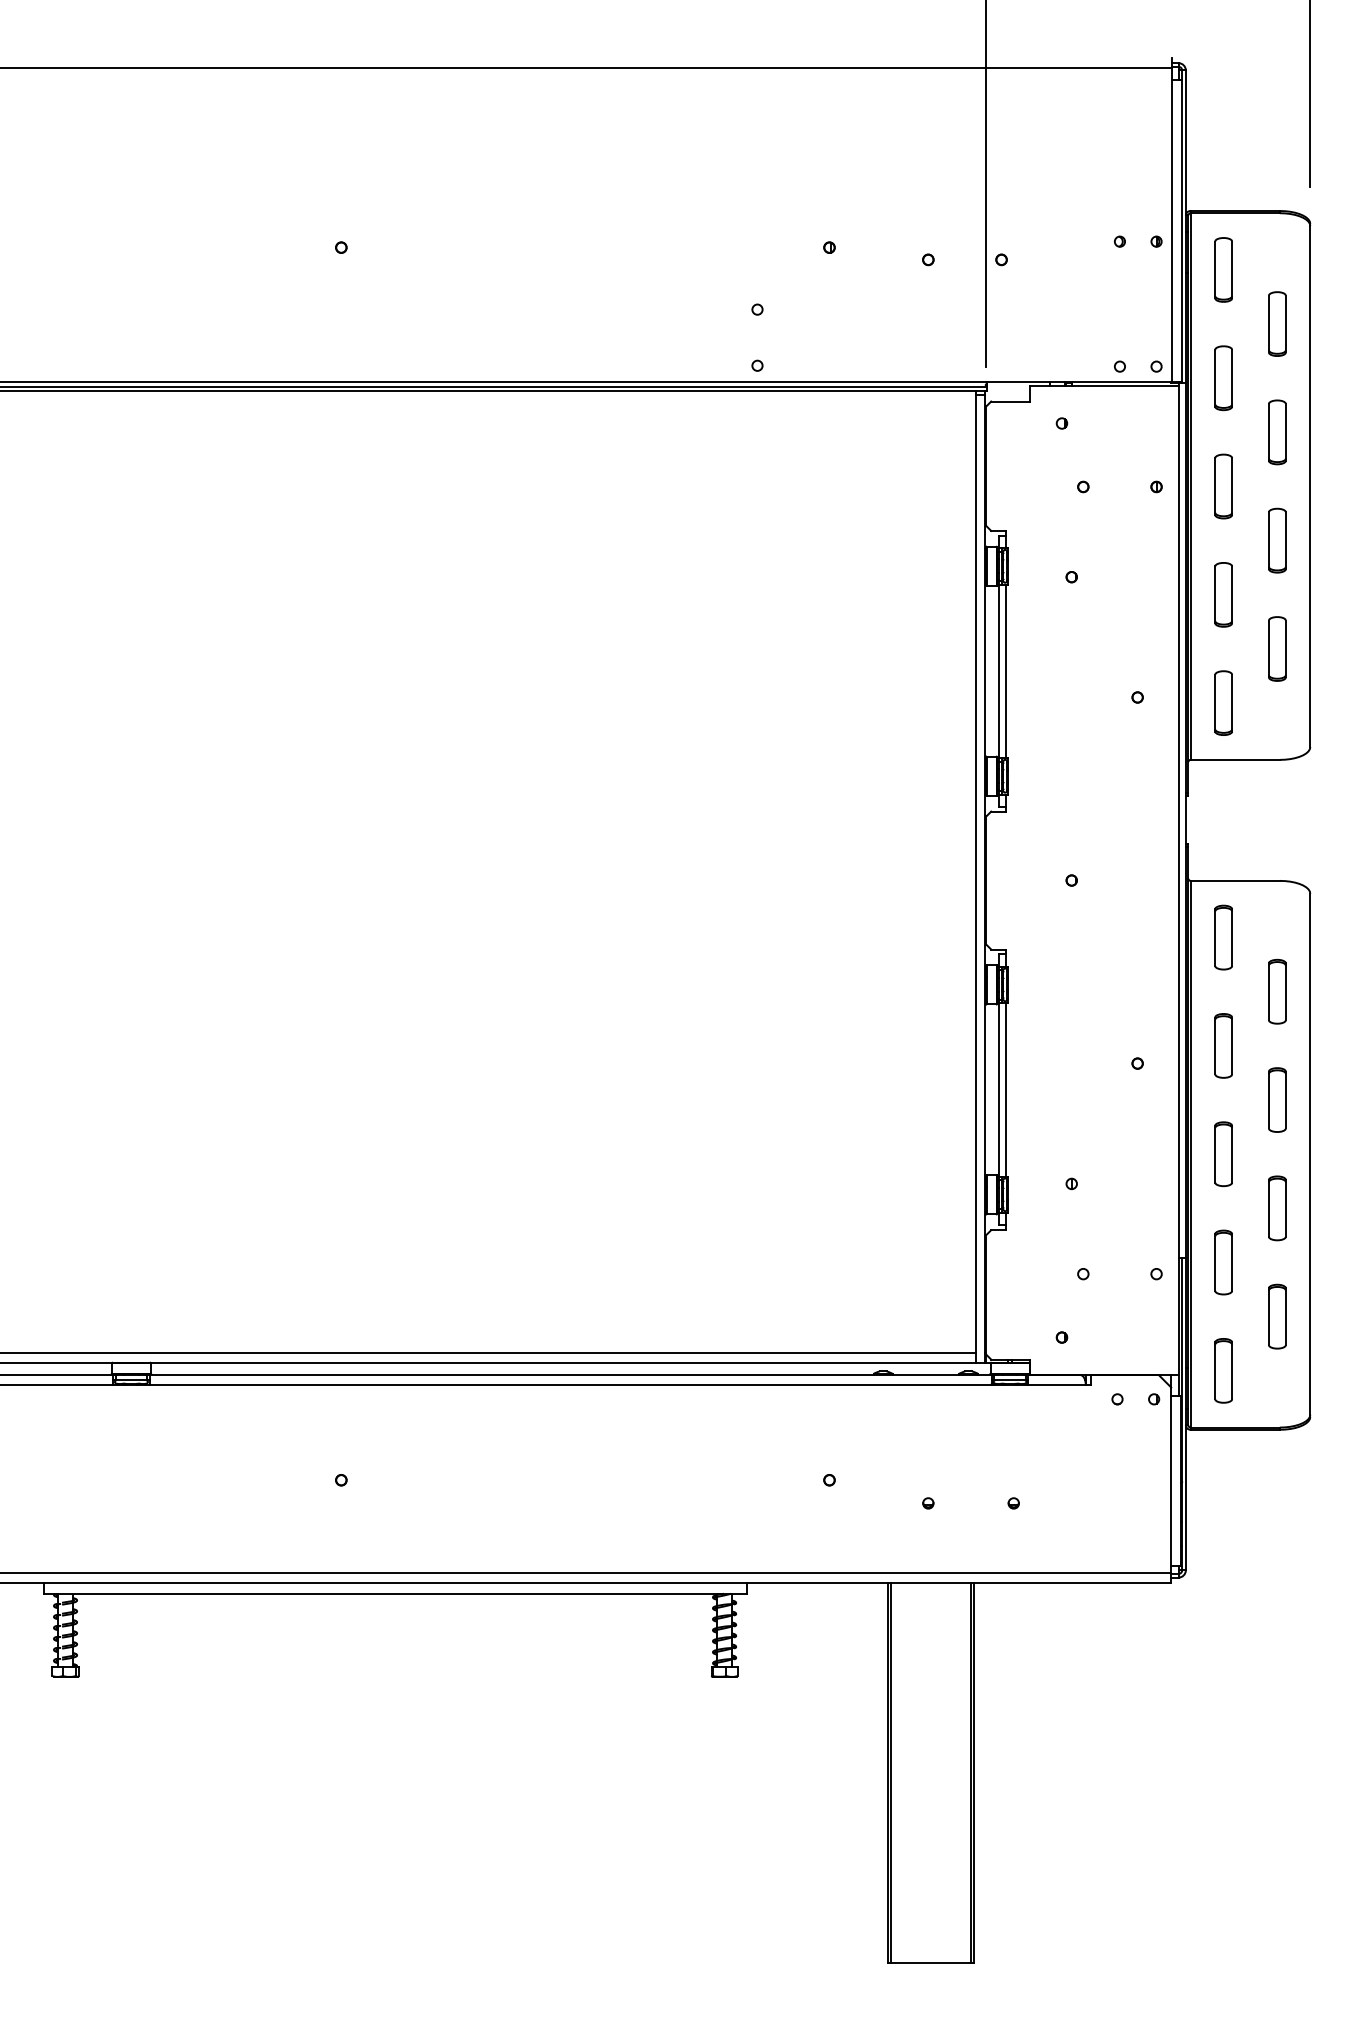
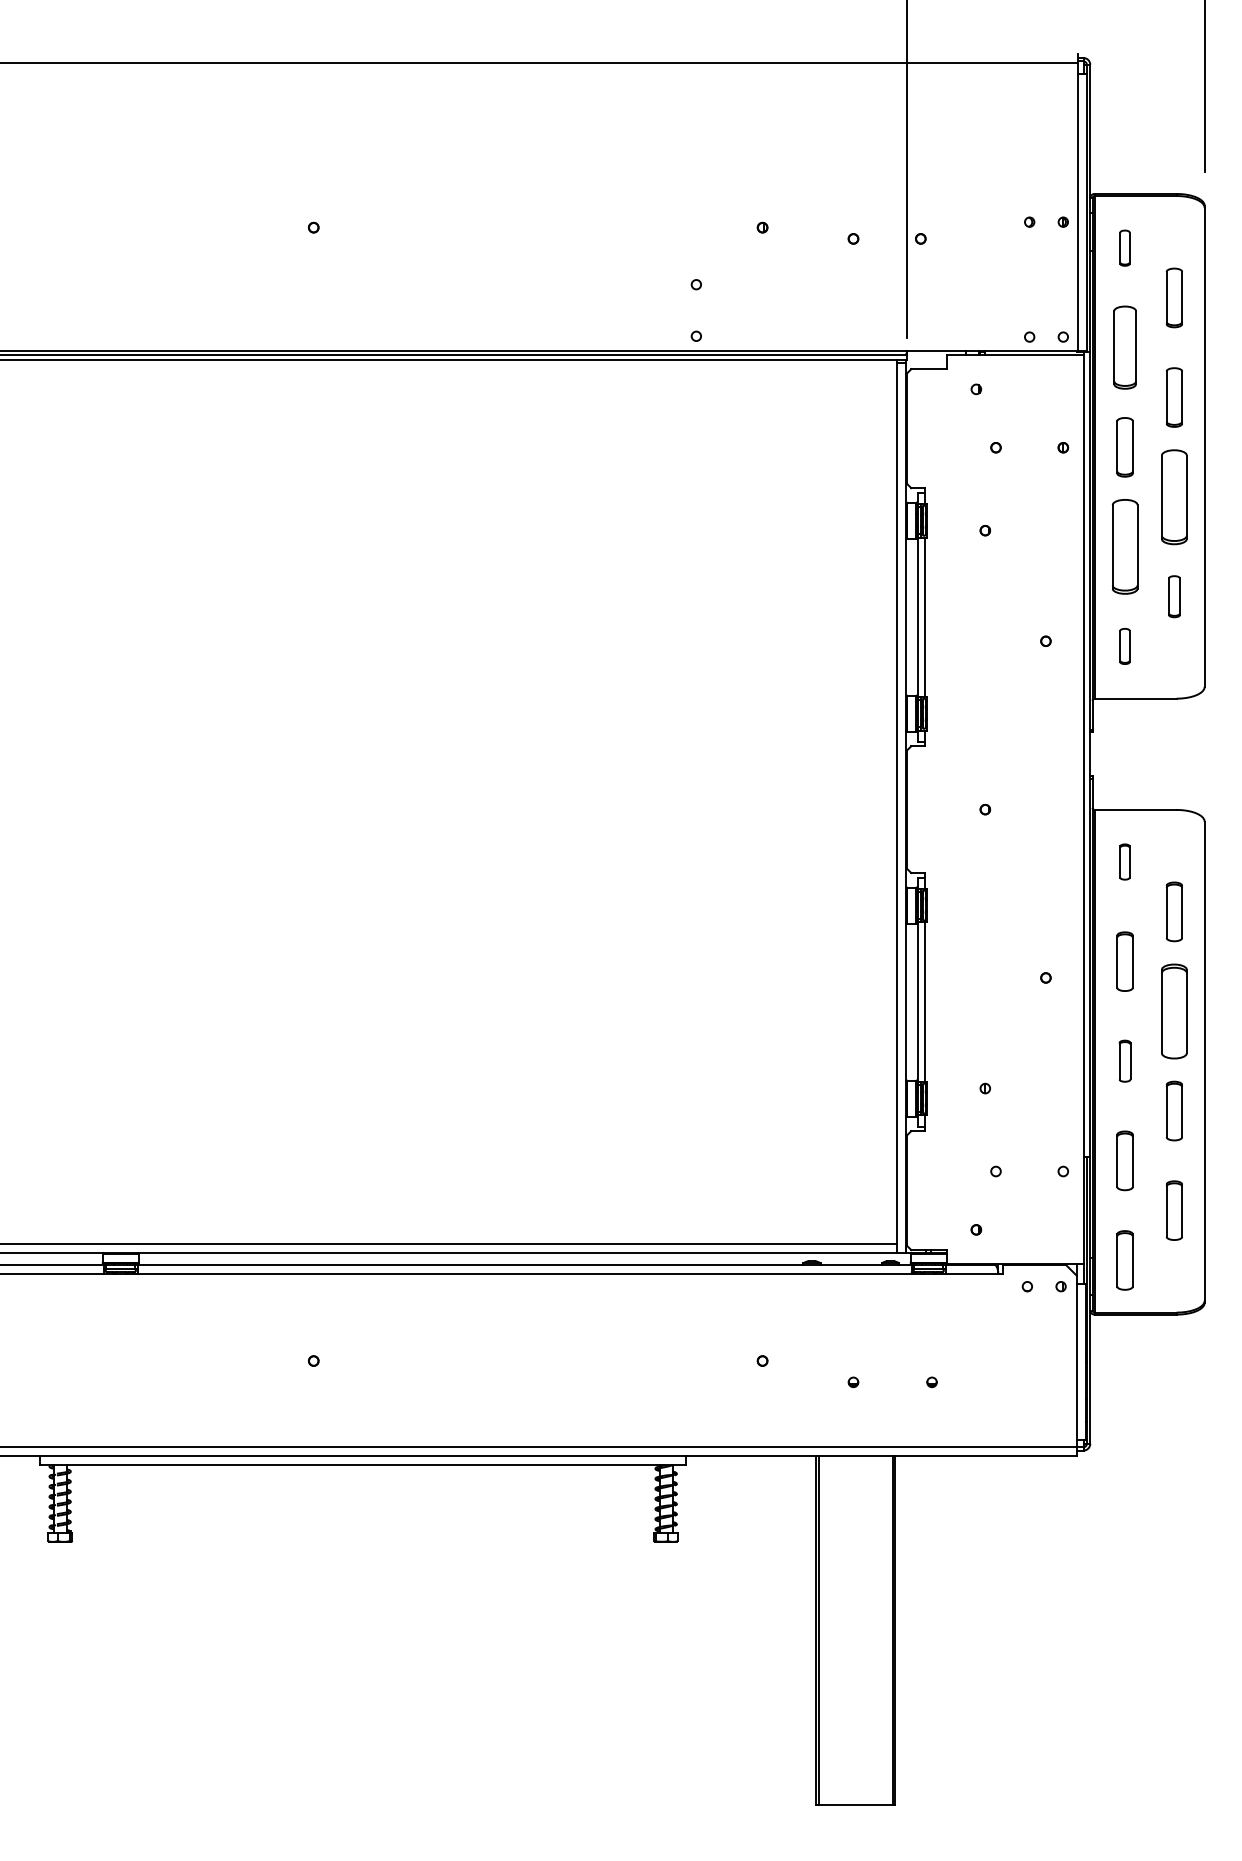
part: (1223, 269) -> (1124, 247), size x0.6
part: (1223, 378) -> (1124, 347), size x1.4
part: (1277, 540) -> (1174, 496), size x1.6
part: (1223, 594) -> (1124, 546), size x1.6
part: (1277, 648) -> (1174, 596), size x0.7
part: (1223, 702) -> (1124, 645), size x0.6
part: (1223, 937) -> (1124, 861), size x0.6
part: (1277, 1099) -> (1174, 1010), size x1.6
part: (1223, 1153) -> (1124, 1060), size x0.7

